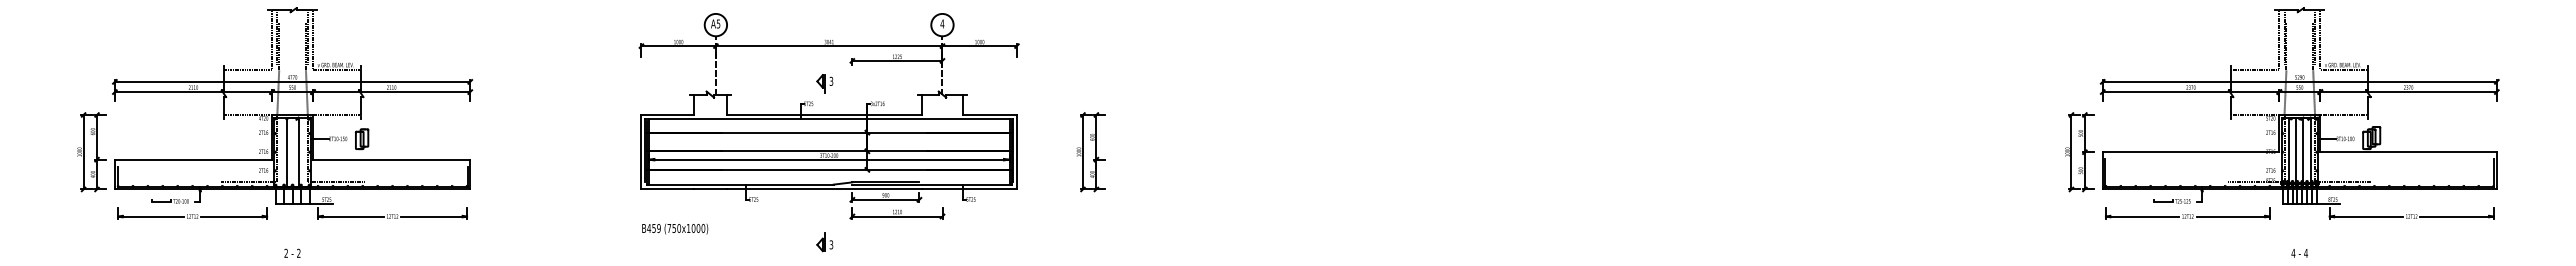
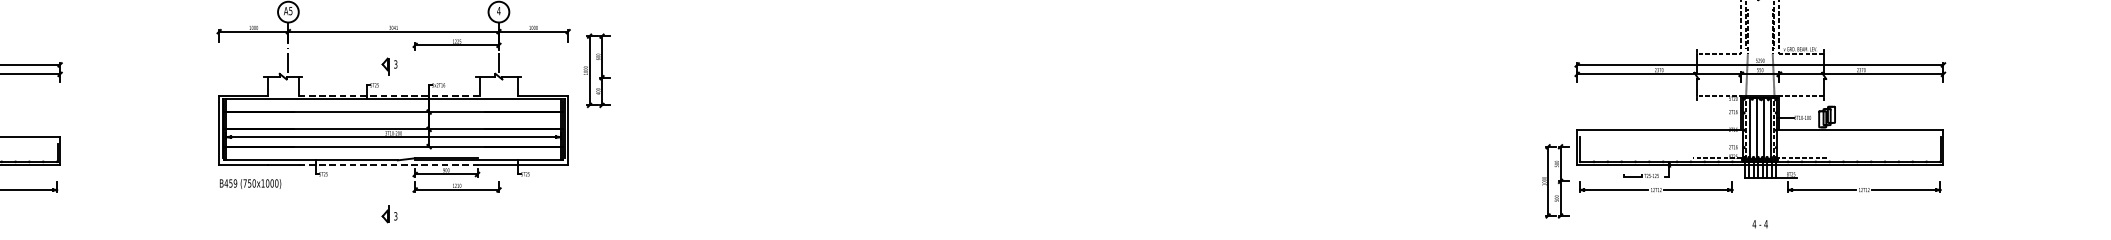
line: (825, 114) -> (390, 95), solid -> dashed
part: (1090, 152) -> (596, 71), moved
part: (2079, 152) -> (1555, 181), moved
line: (825, 189) -> (390, 164), solid -> dashed
text: (675, 228) -> (250, 183), moved

